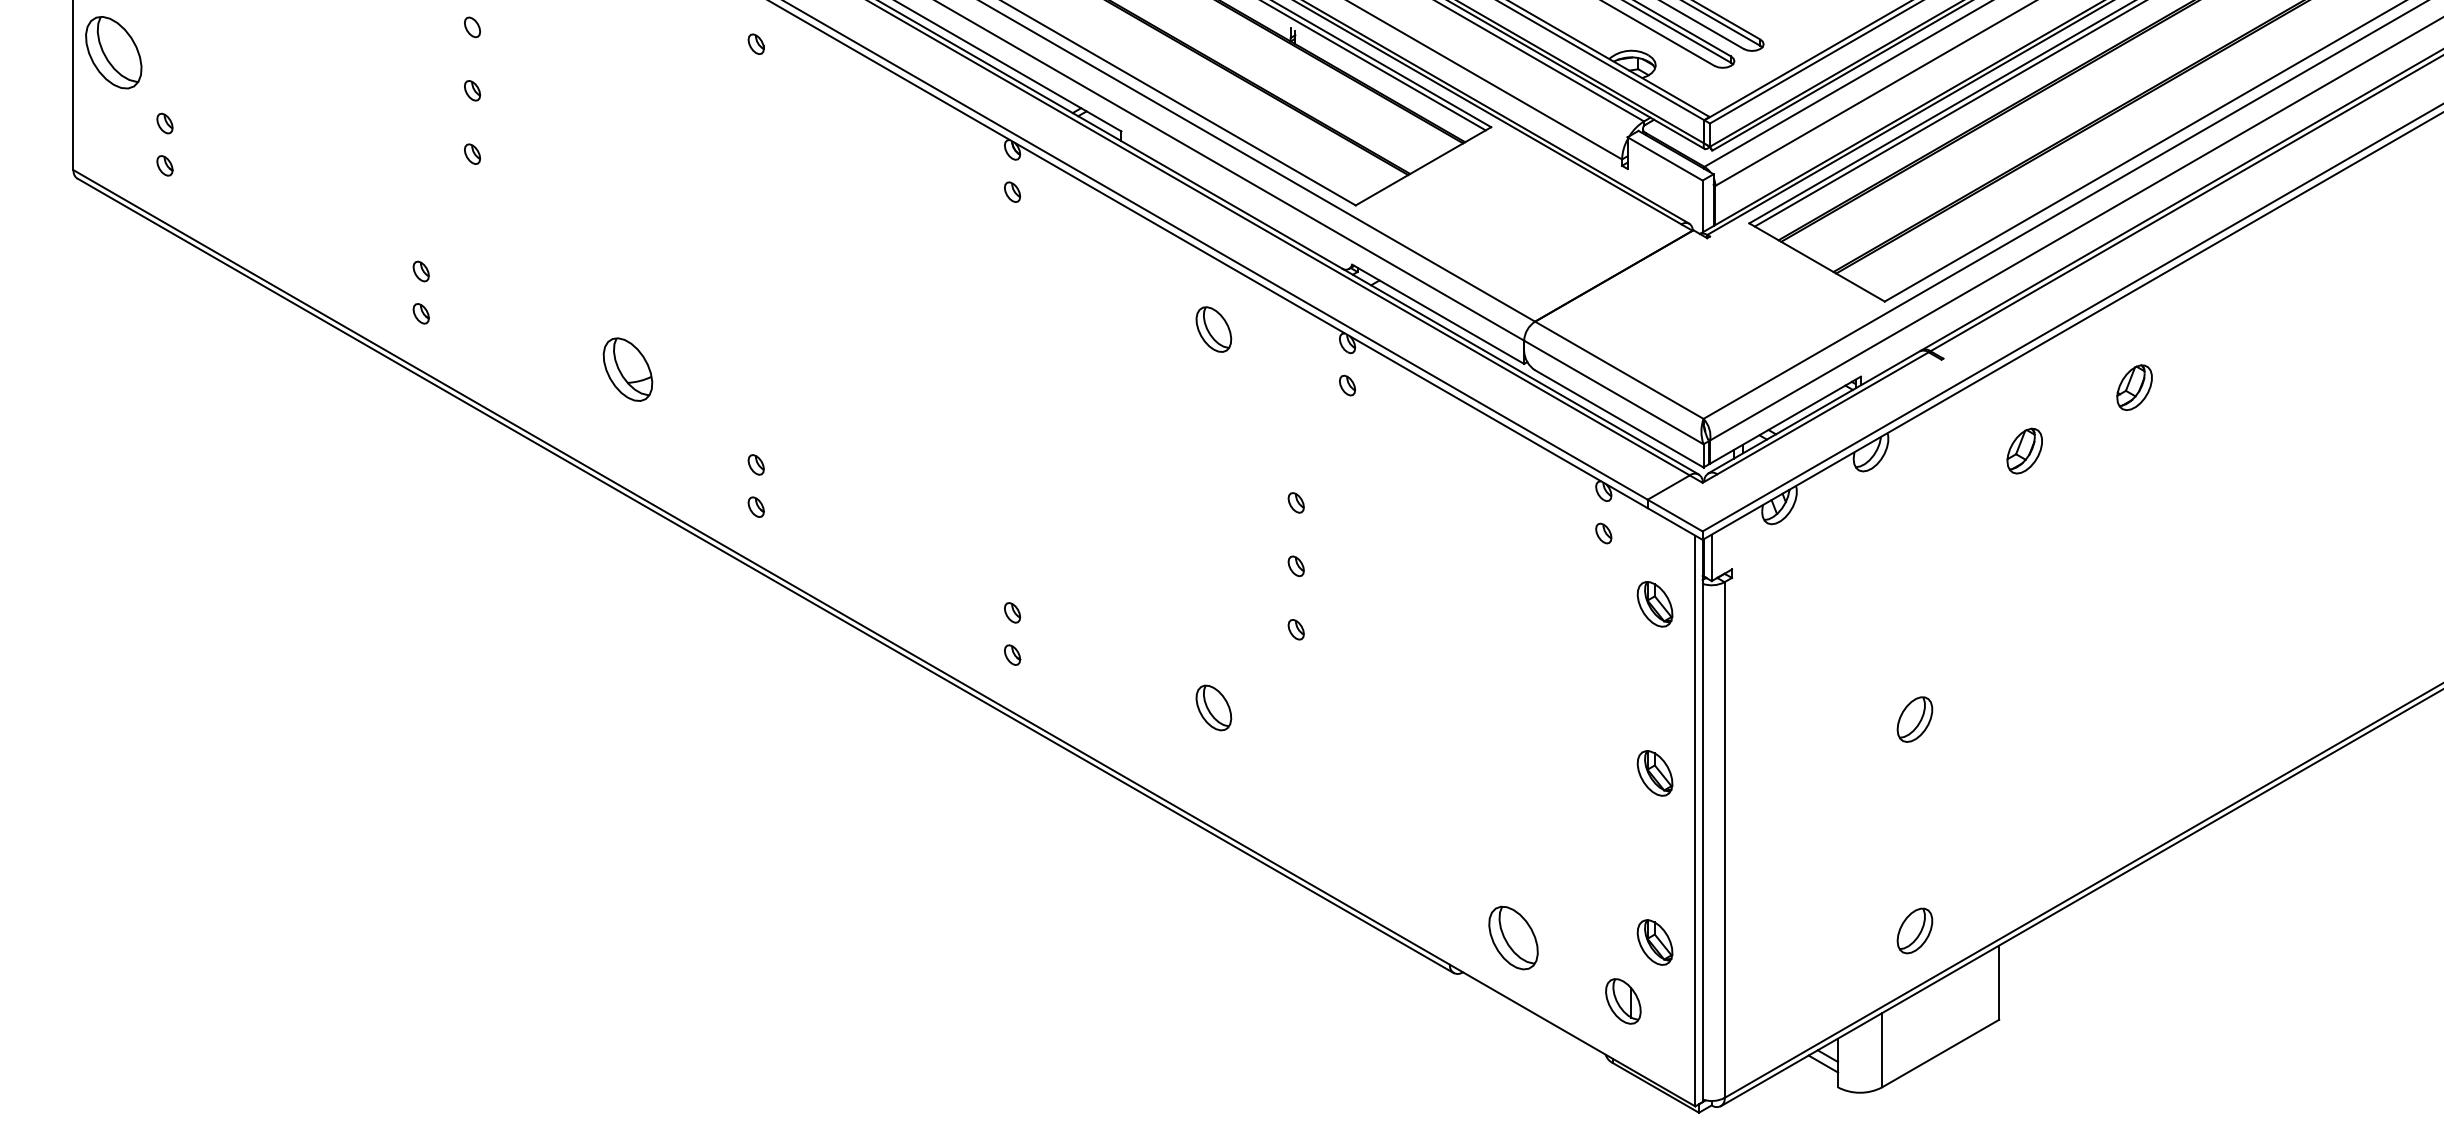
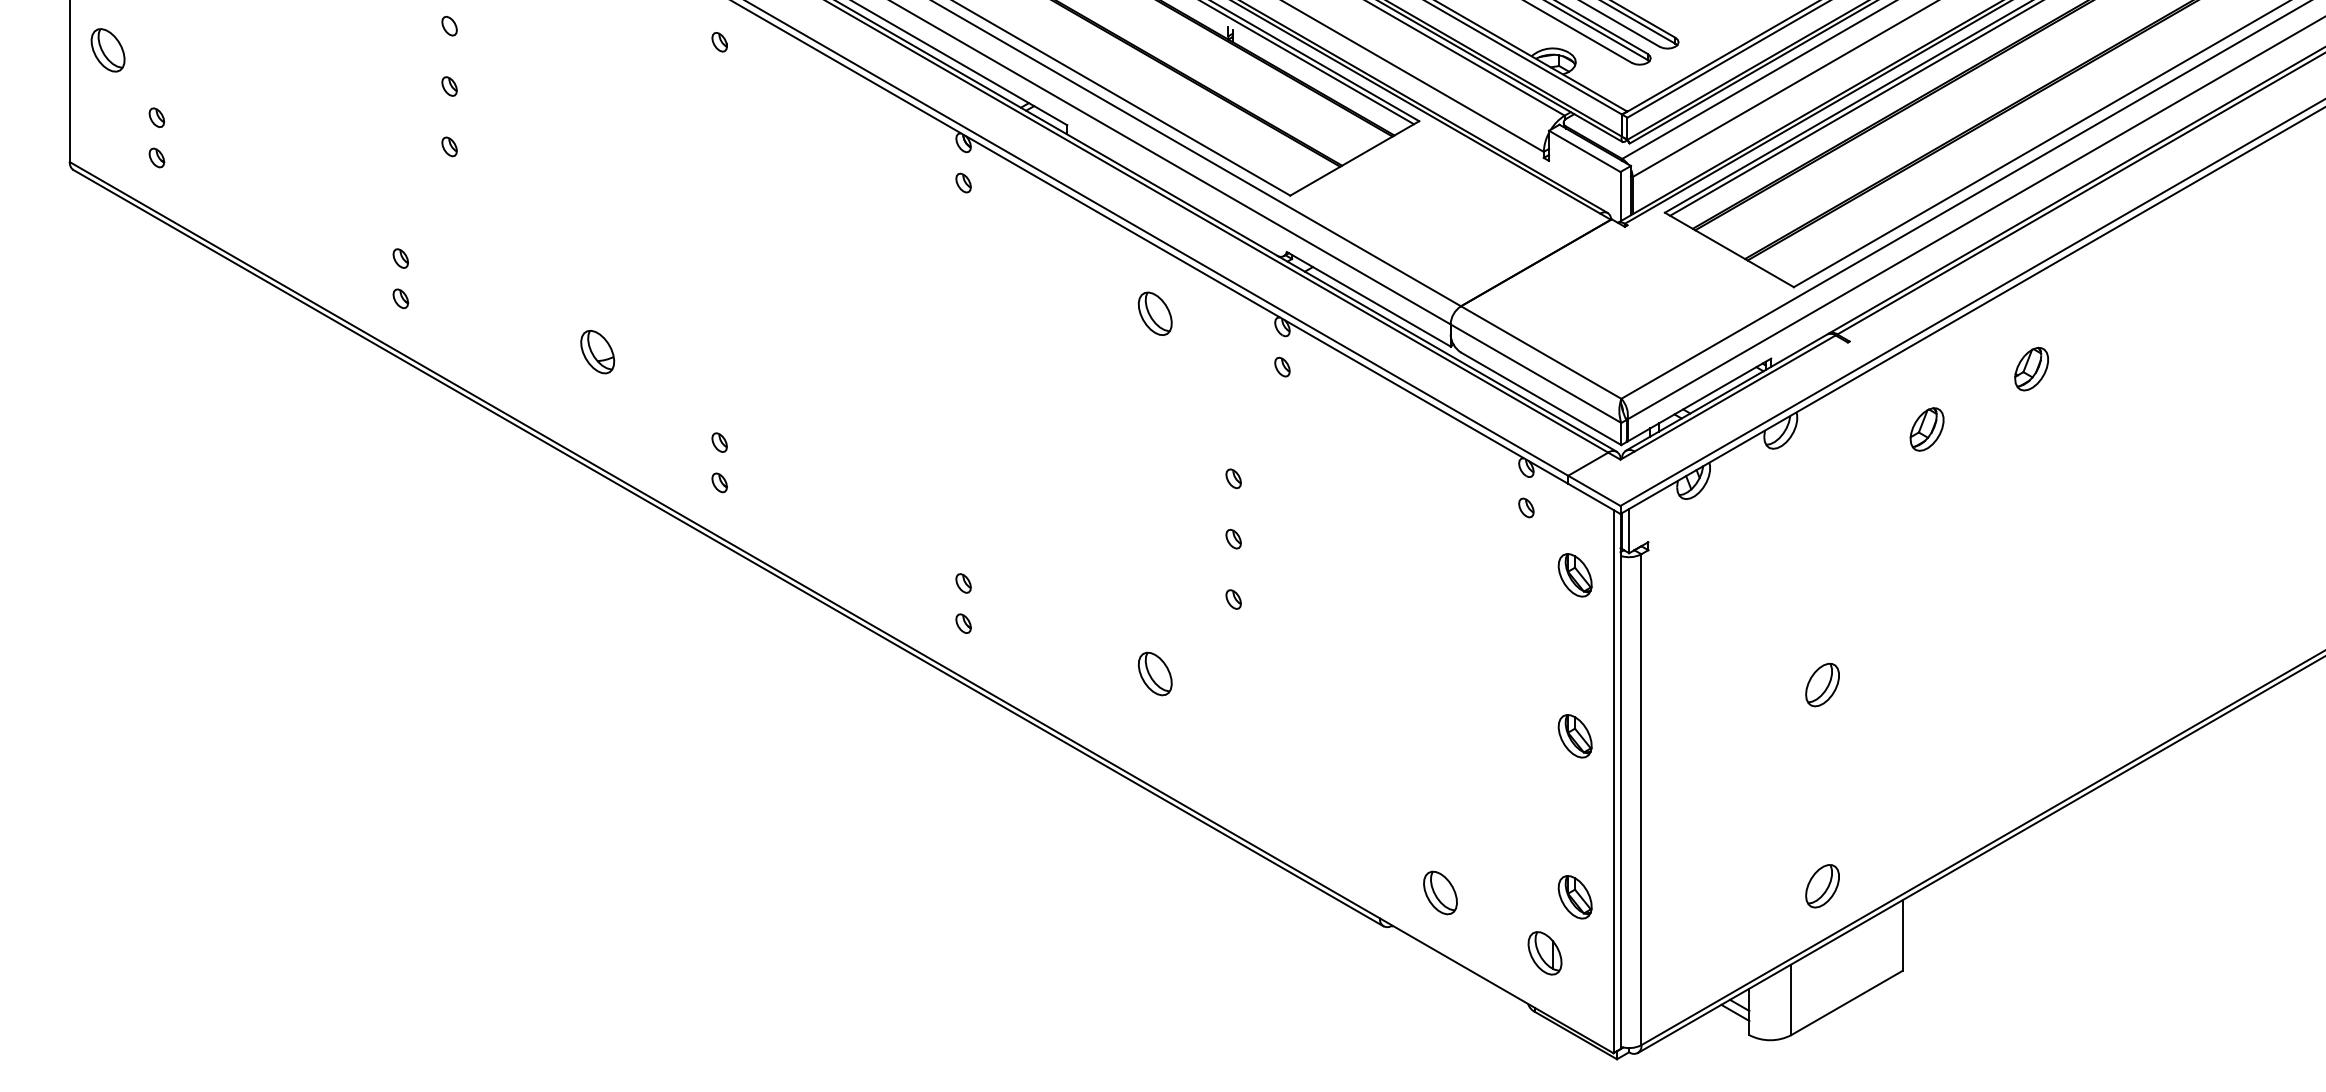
part: (113, 52) -> (107, 50), size x0.62
part: (627, 370) -> (597, 352), size x0.71
part: (1513, 937) -> (1440, 892), size x0.71

